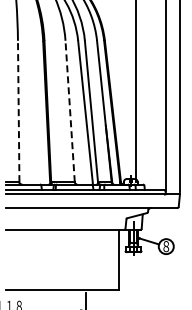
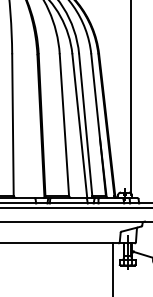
line: (18, 111) -> (12, 124), dashed -> solid
line: (70, 111) -> (64, 124), dashed -> solid

